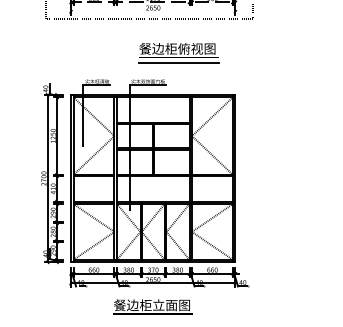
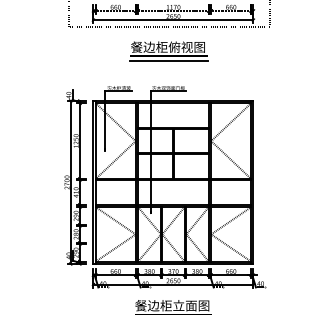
line: (153, 12) -> (173, 20), added
part: (177, 53) -> (168, 51), moved

